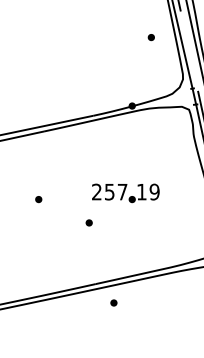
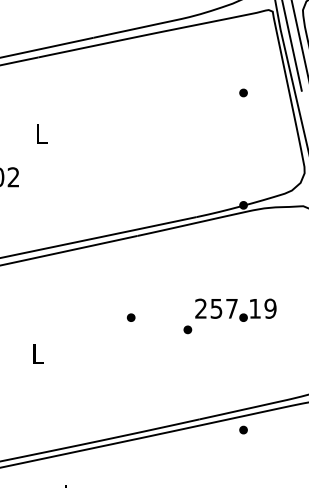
part: (151, 37) -> (243, 92), moved
part: (88, 222) -> (187, 329), moved
part: (113, 302) -> (243, 429), moved

